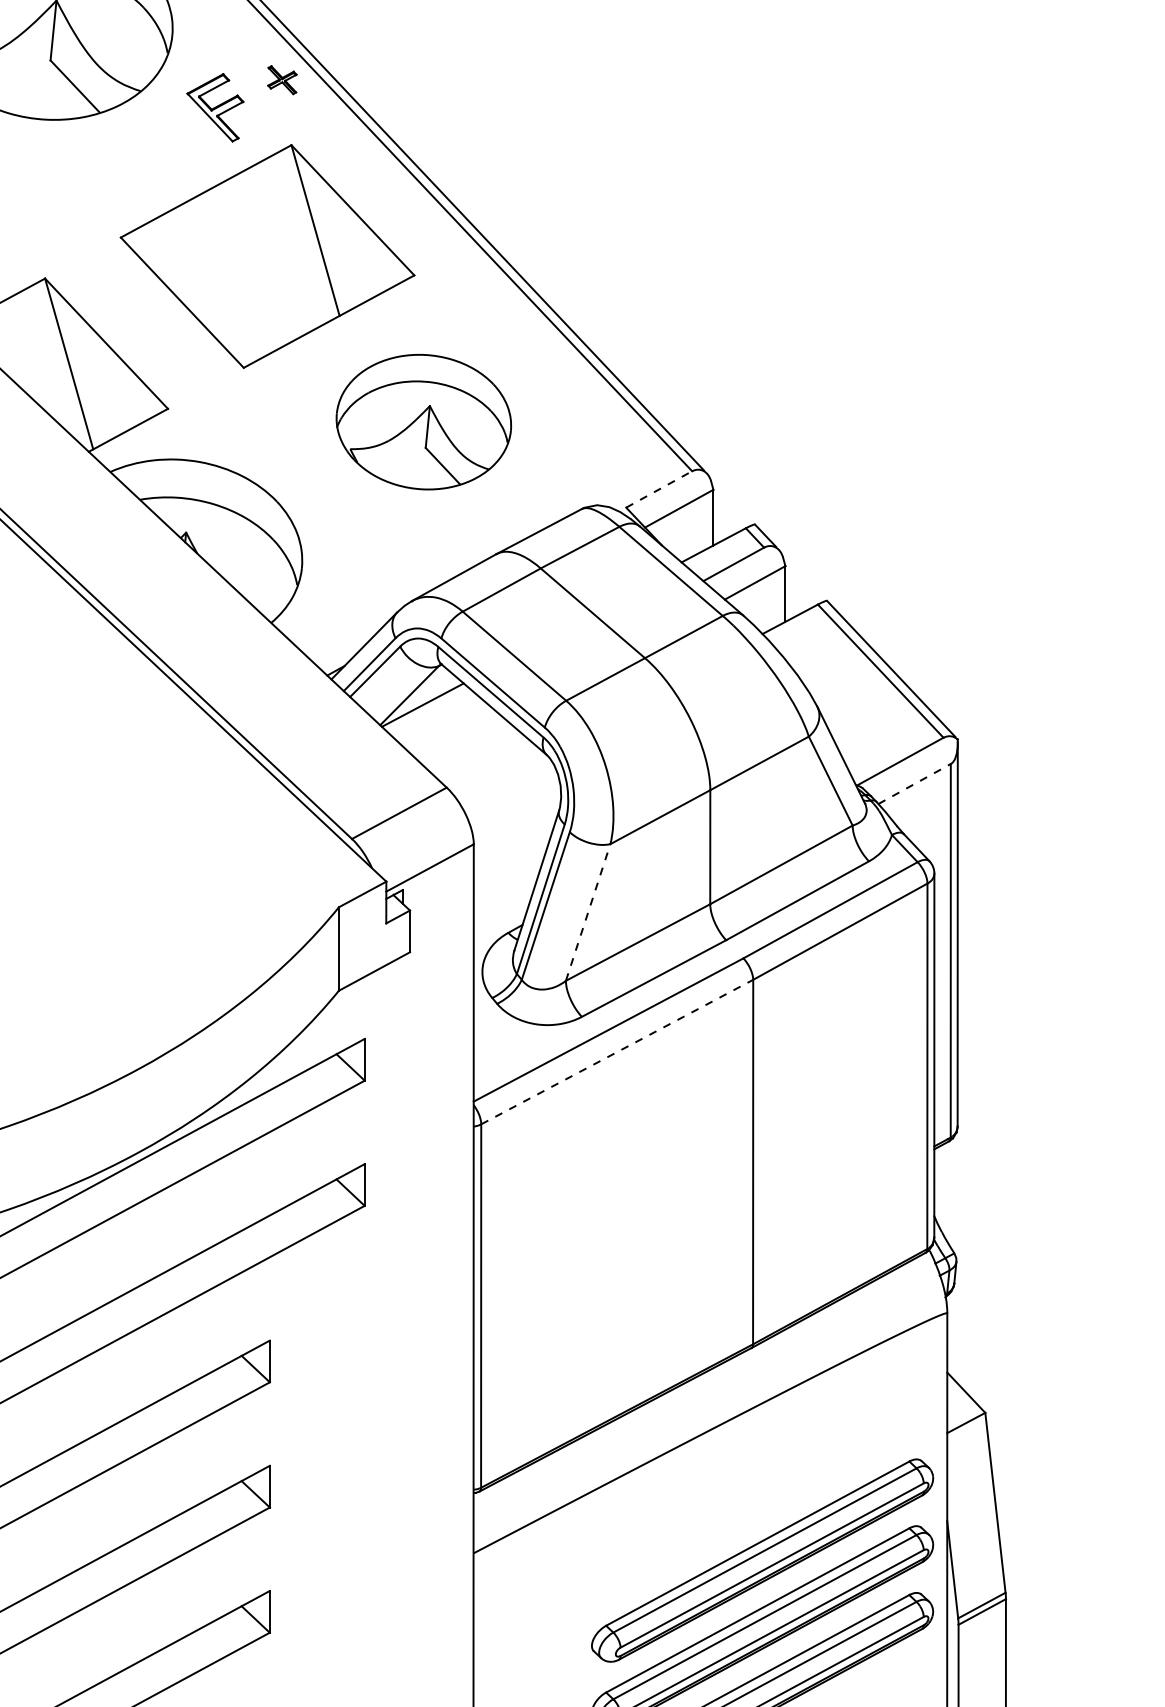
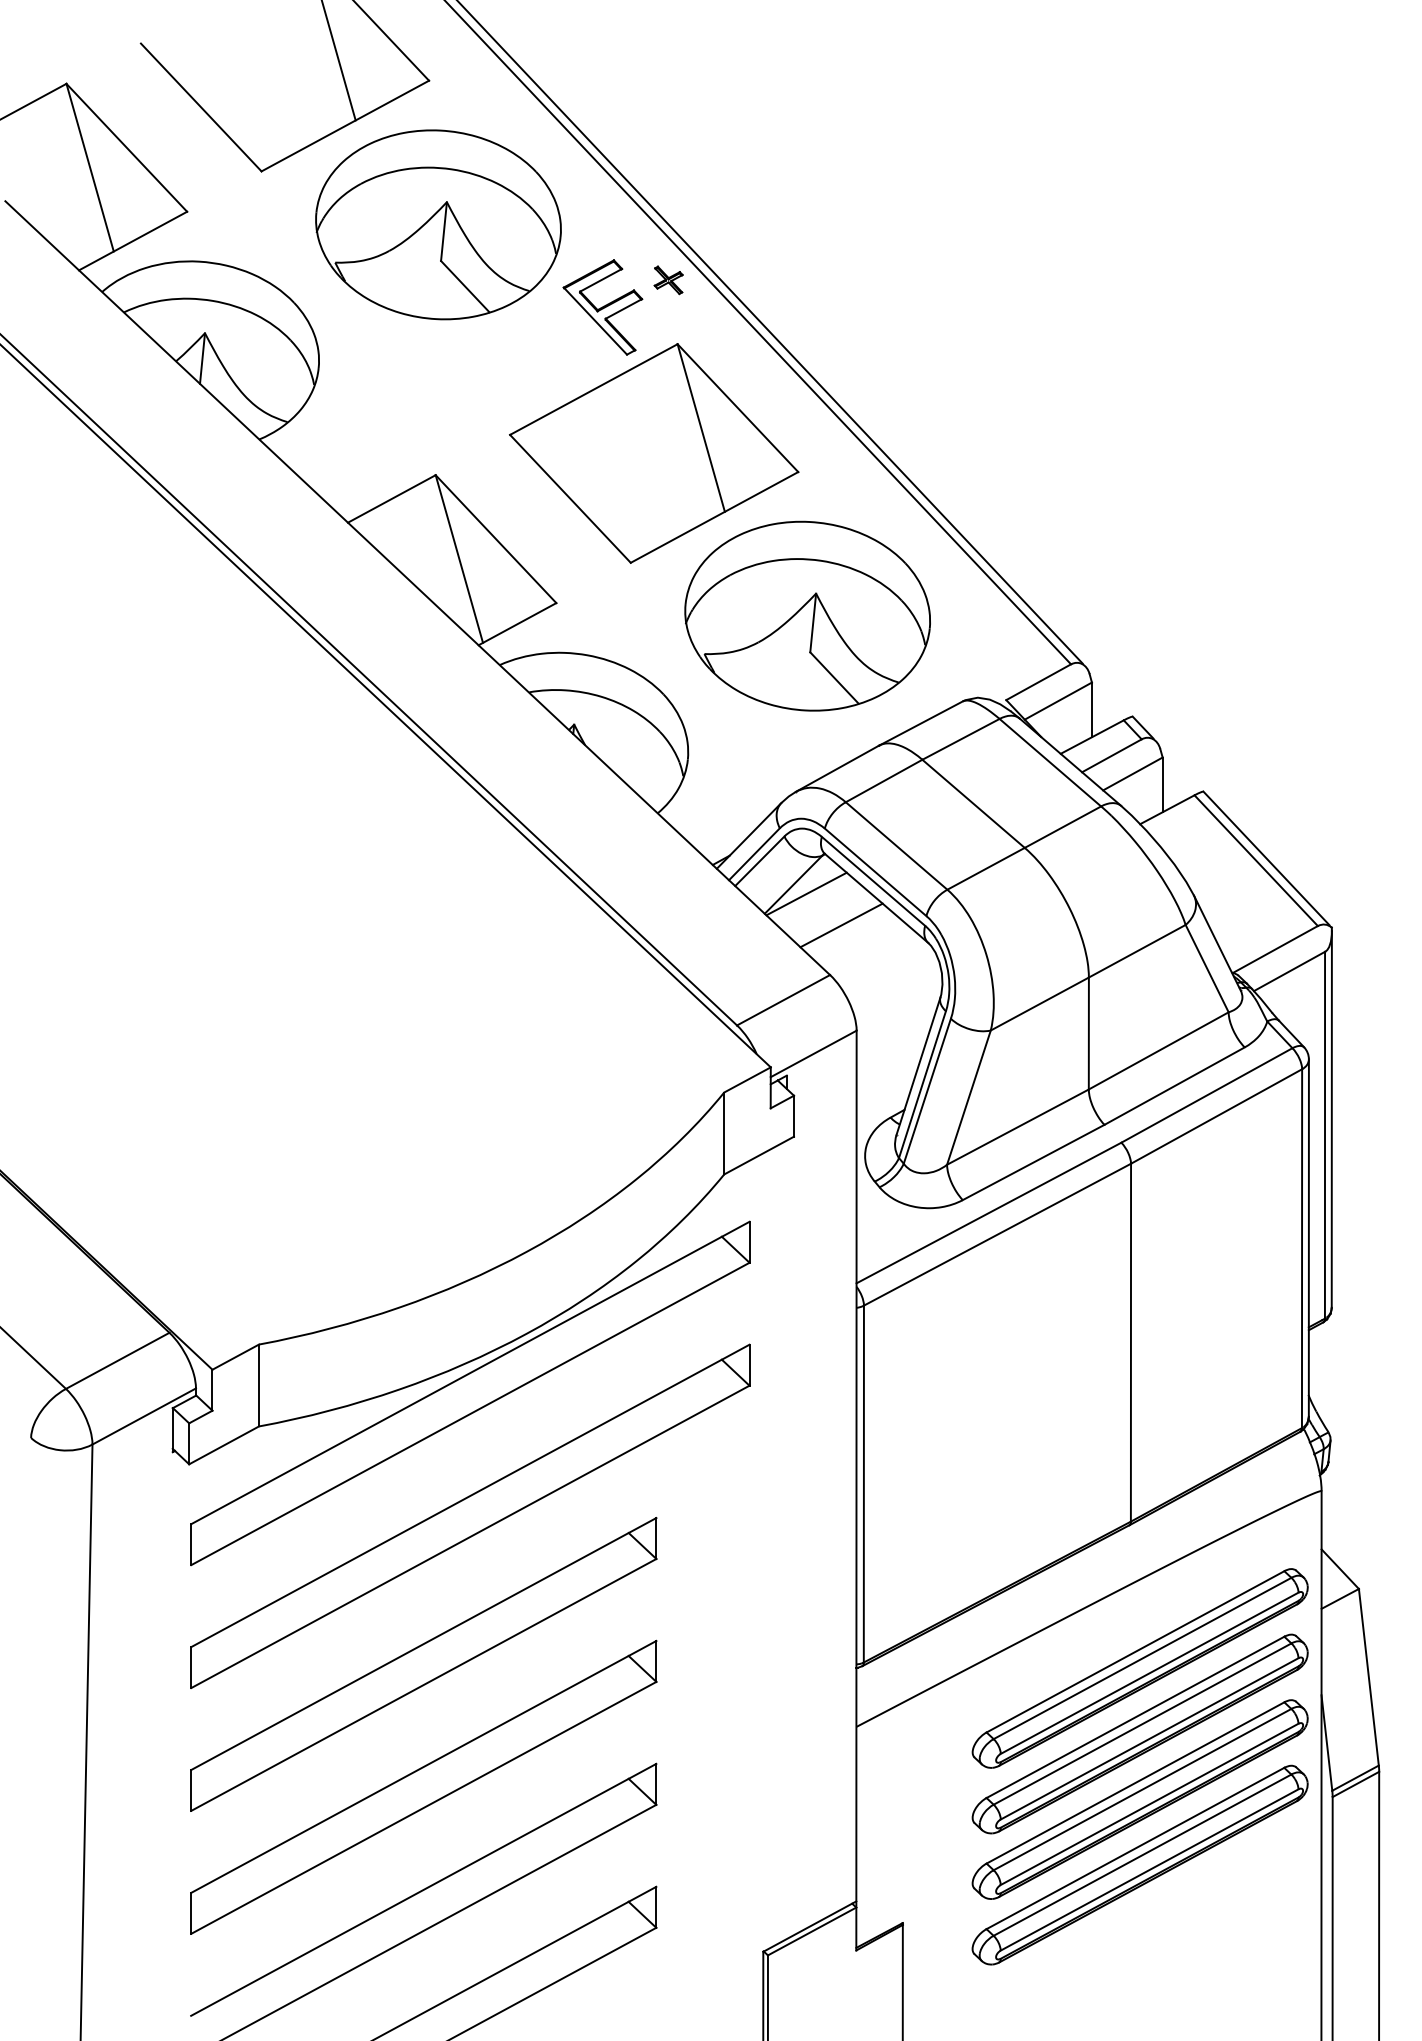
part: (214, 107) -> (602, 307), size x1.43
part: (423, 421) -> (807, 615), size x1.43
line: (659, 489) -> (1038, 682), dashed -> solid
line: (458, 737) -> (841, 925), added
line: (914, 784) -> (1289, 971), dashed -> solid
line: (587, 912) -> (968, 1097), dashed -> solid
line: (617, 1051) -> (997, 1234), dashed -> solid
part: (761, 1493) -> (1139, 1668), added

